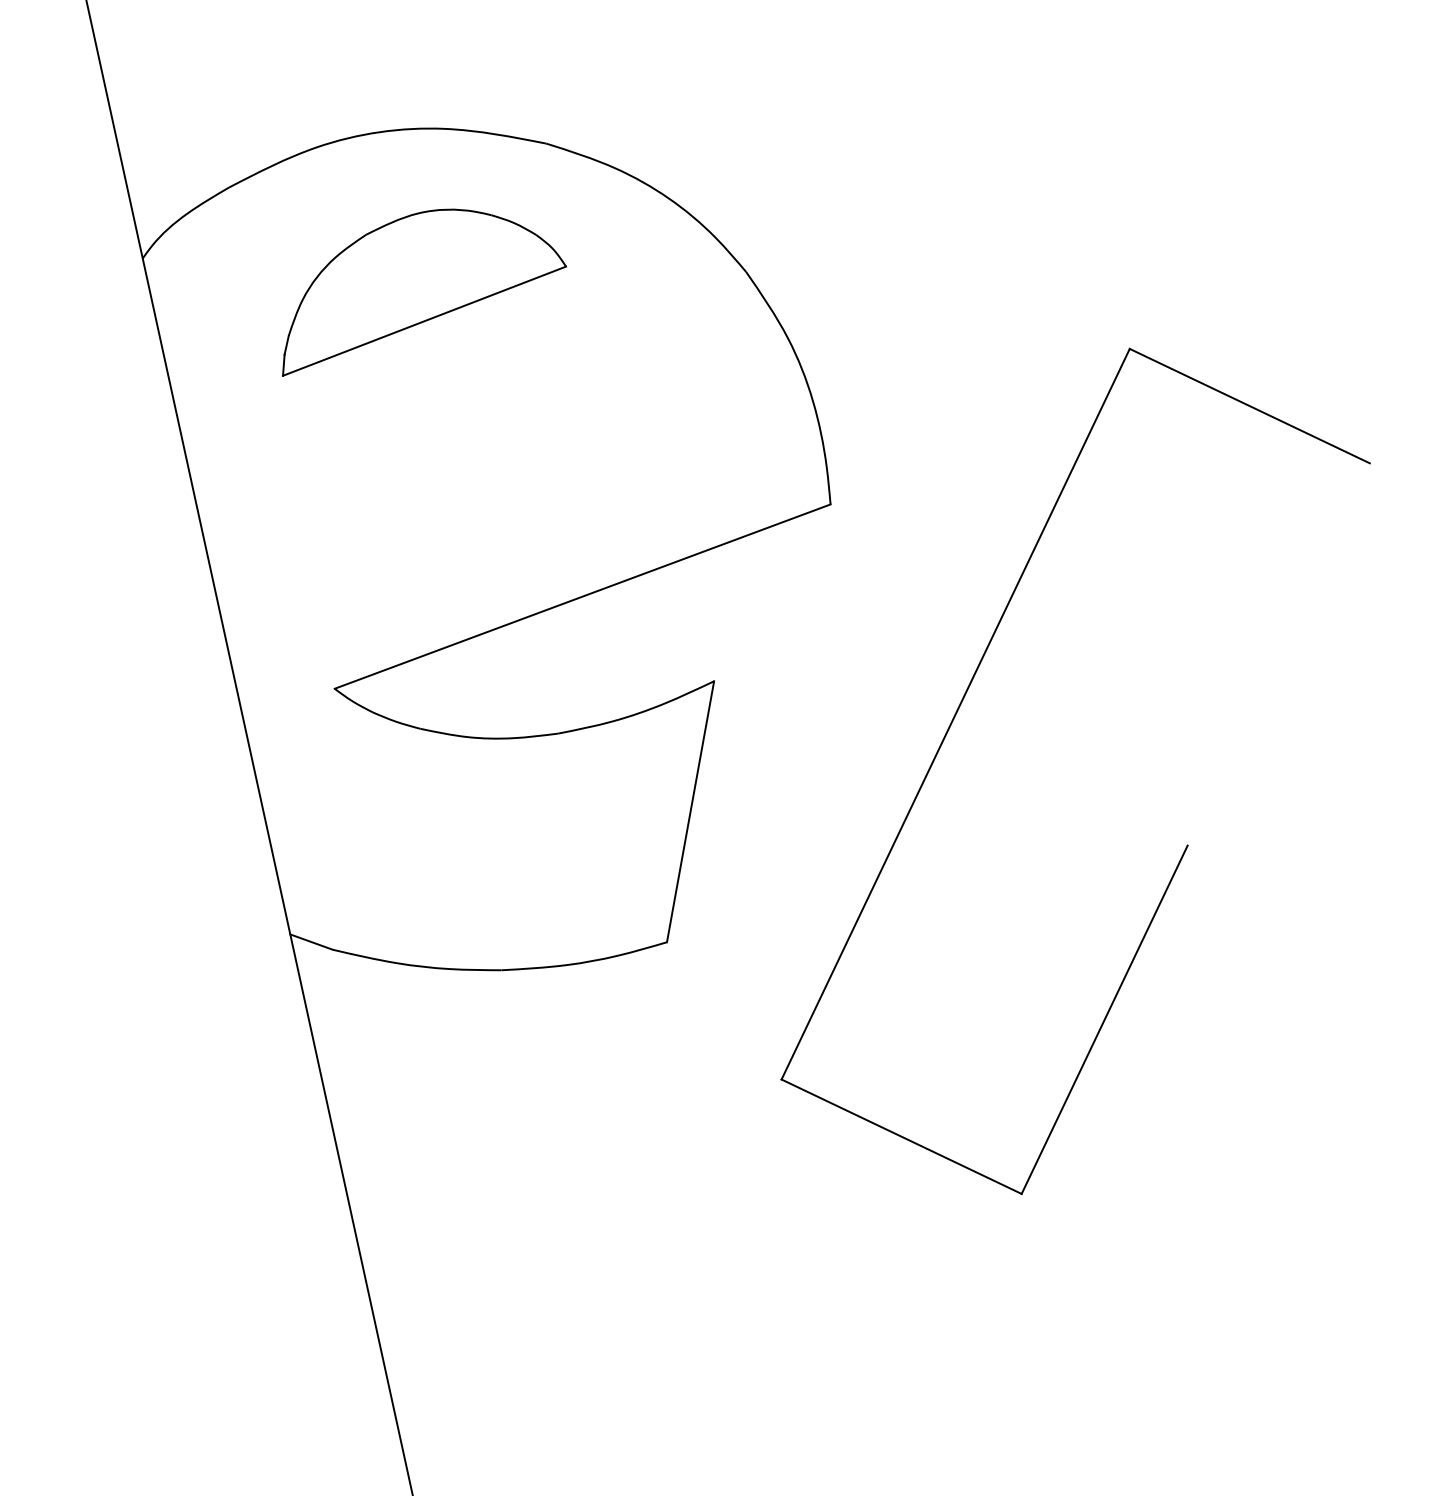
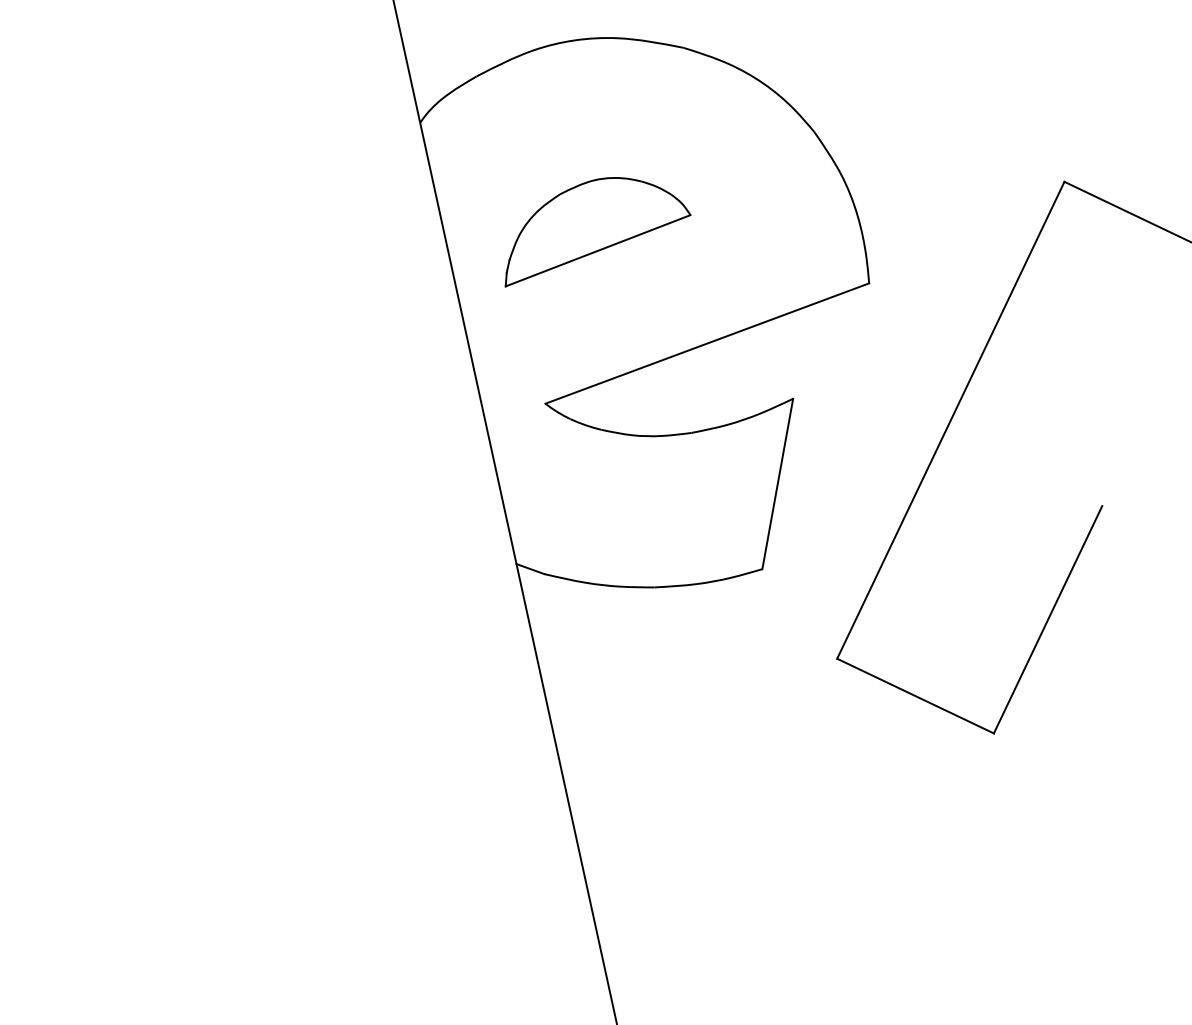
part: (423, 293) -> (597, 232), moved

